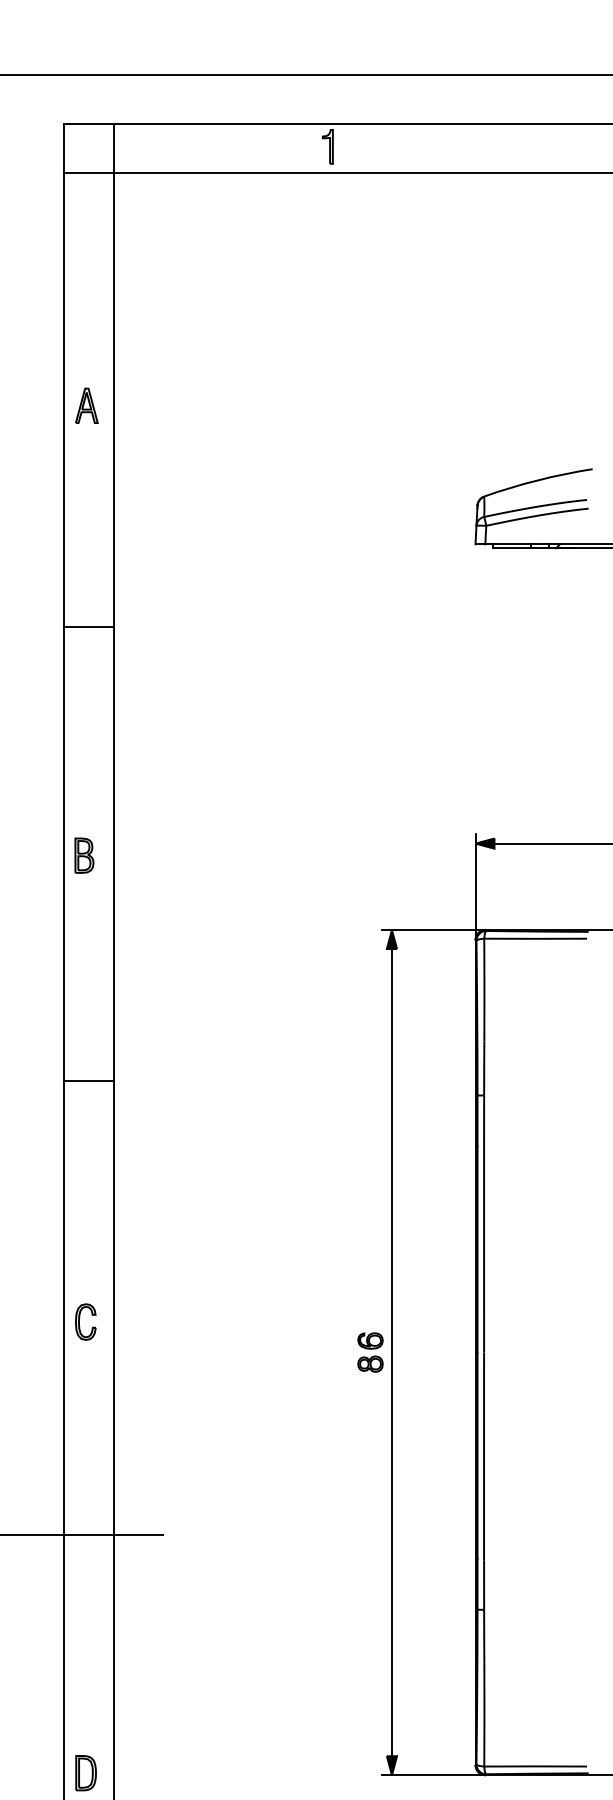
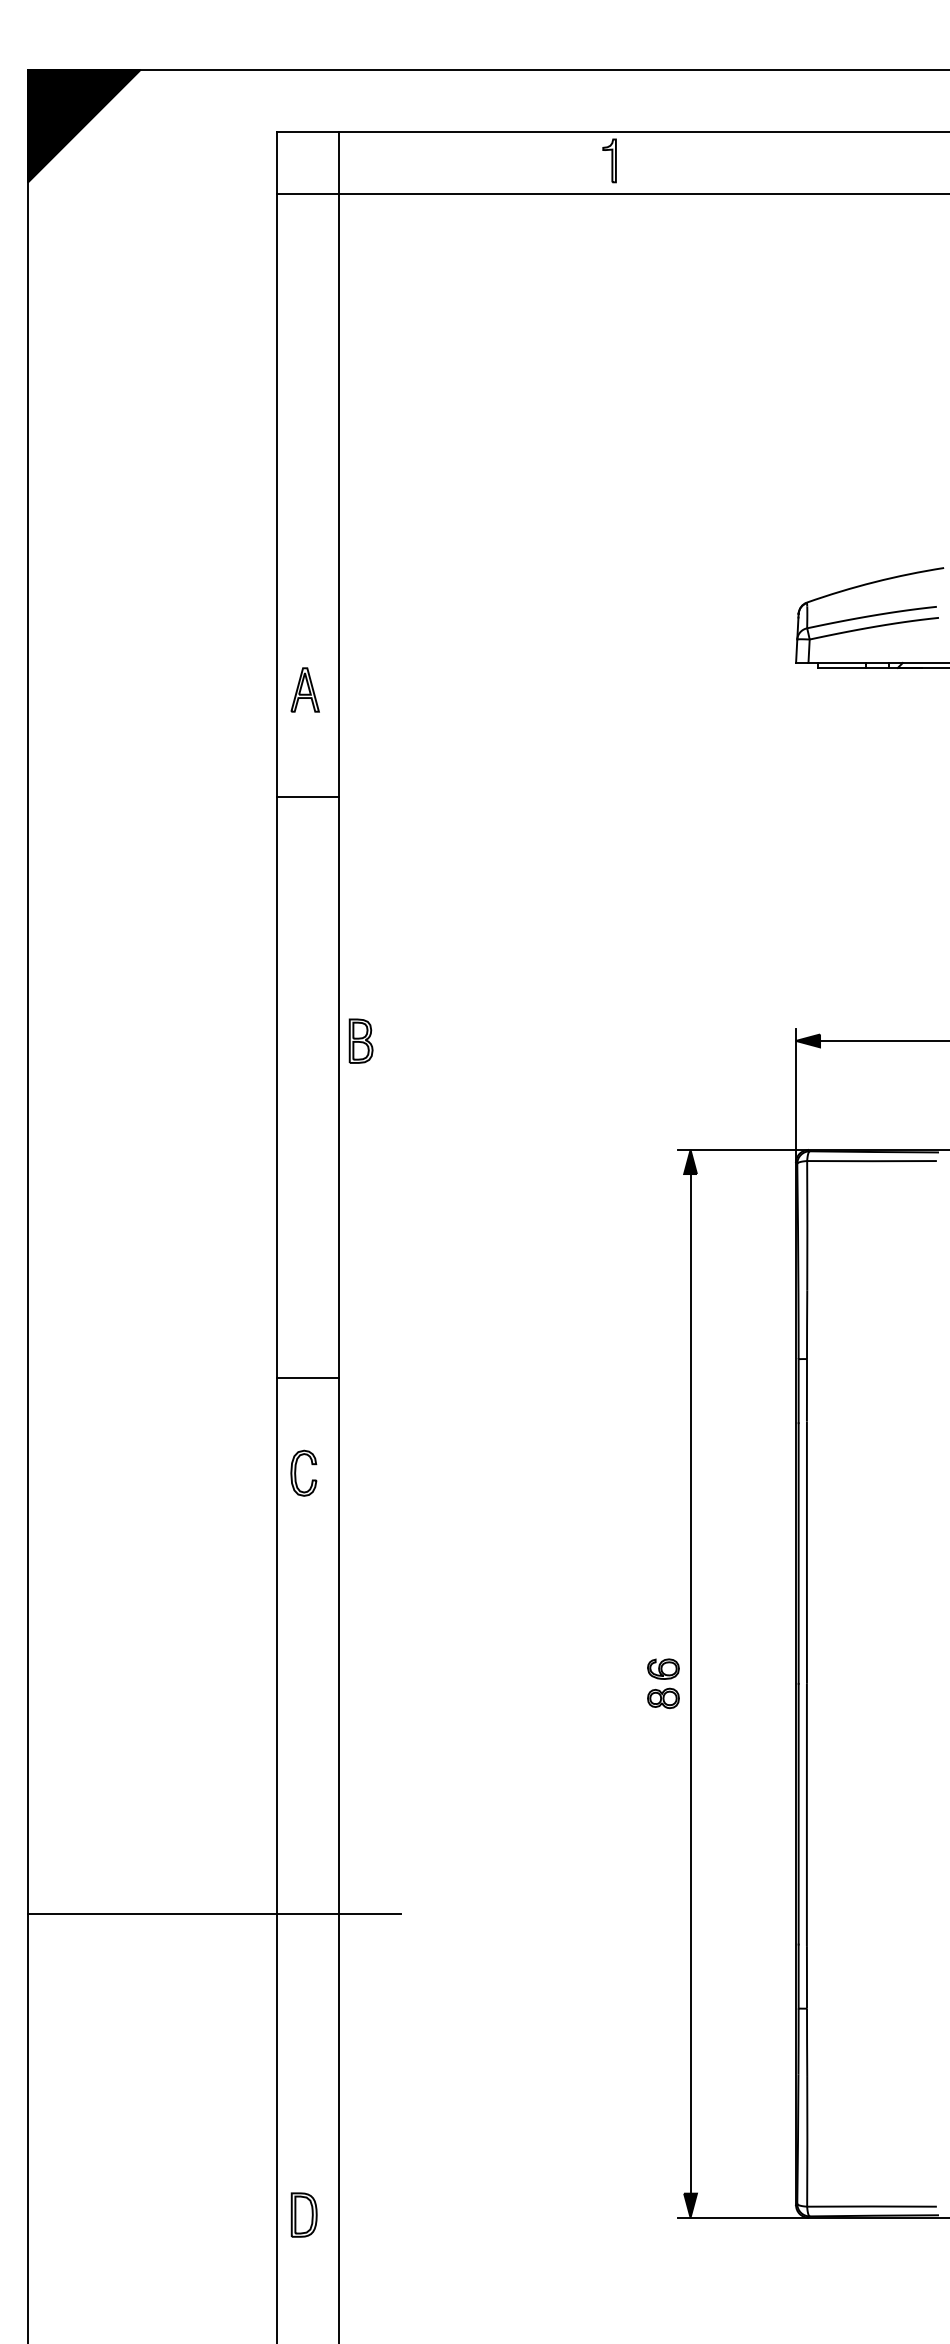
part: (86, 405) -> (304, 689), moved
line: (88, 627) -> (307, 796), moved
part: (83, 855) -> (360, 1040), moved
line: (88, 1080) -> (307, 1377), moved
part: (79, 1321) -> (296, 1472), moved

